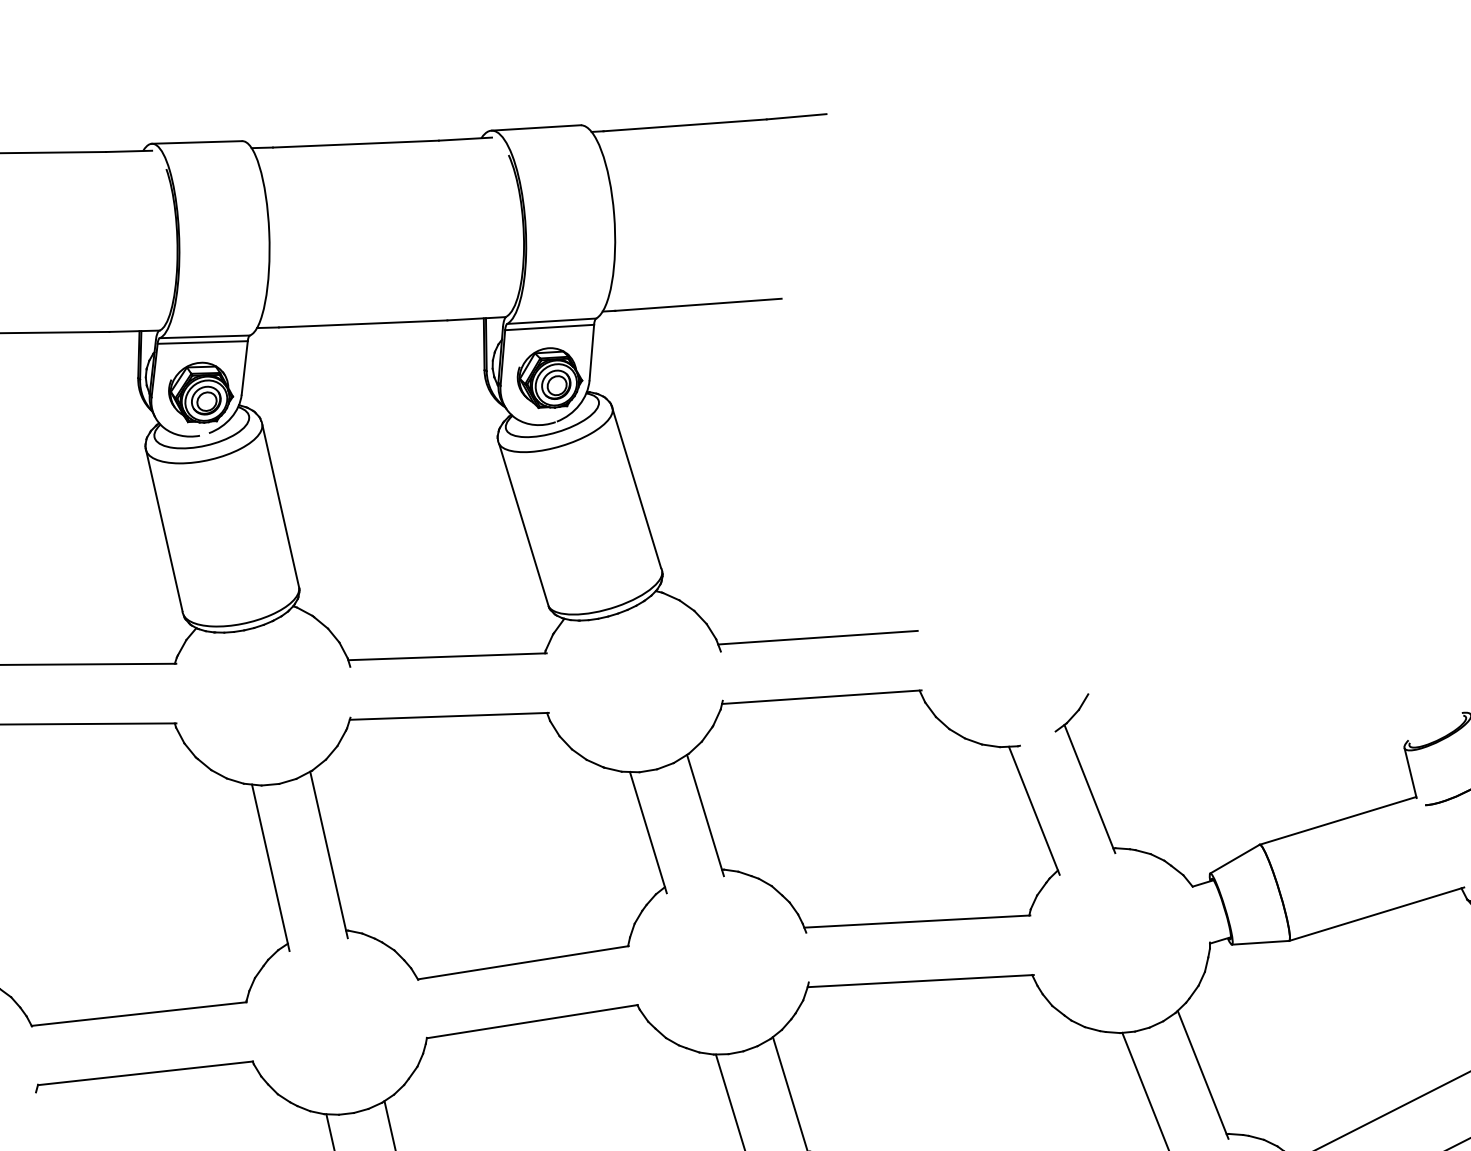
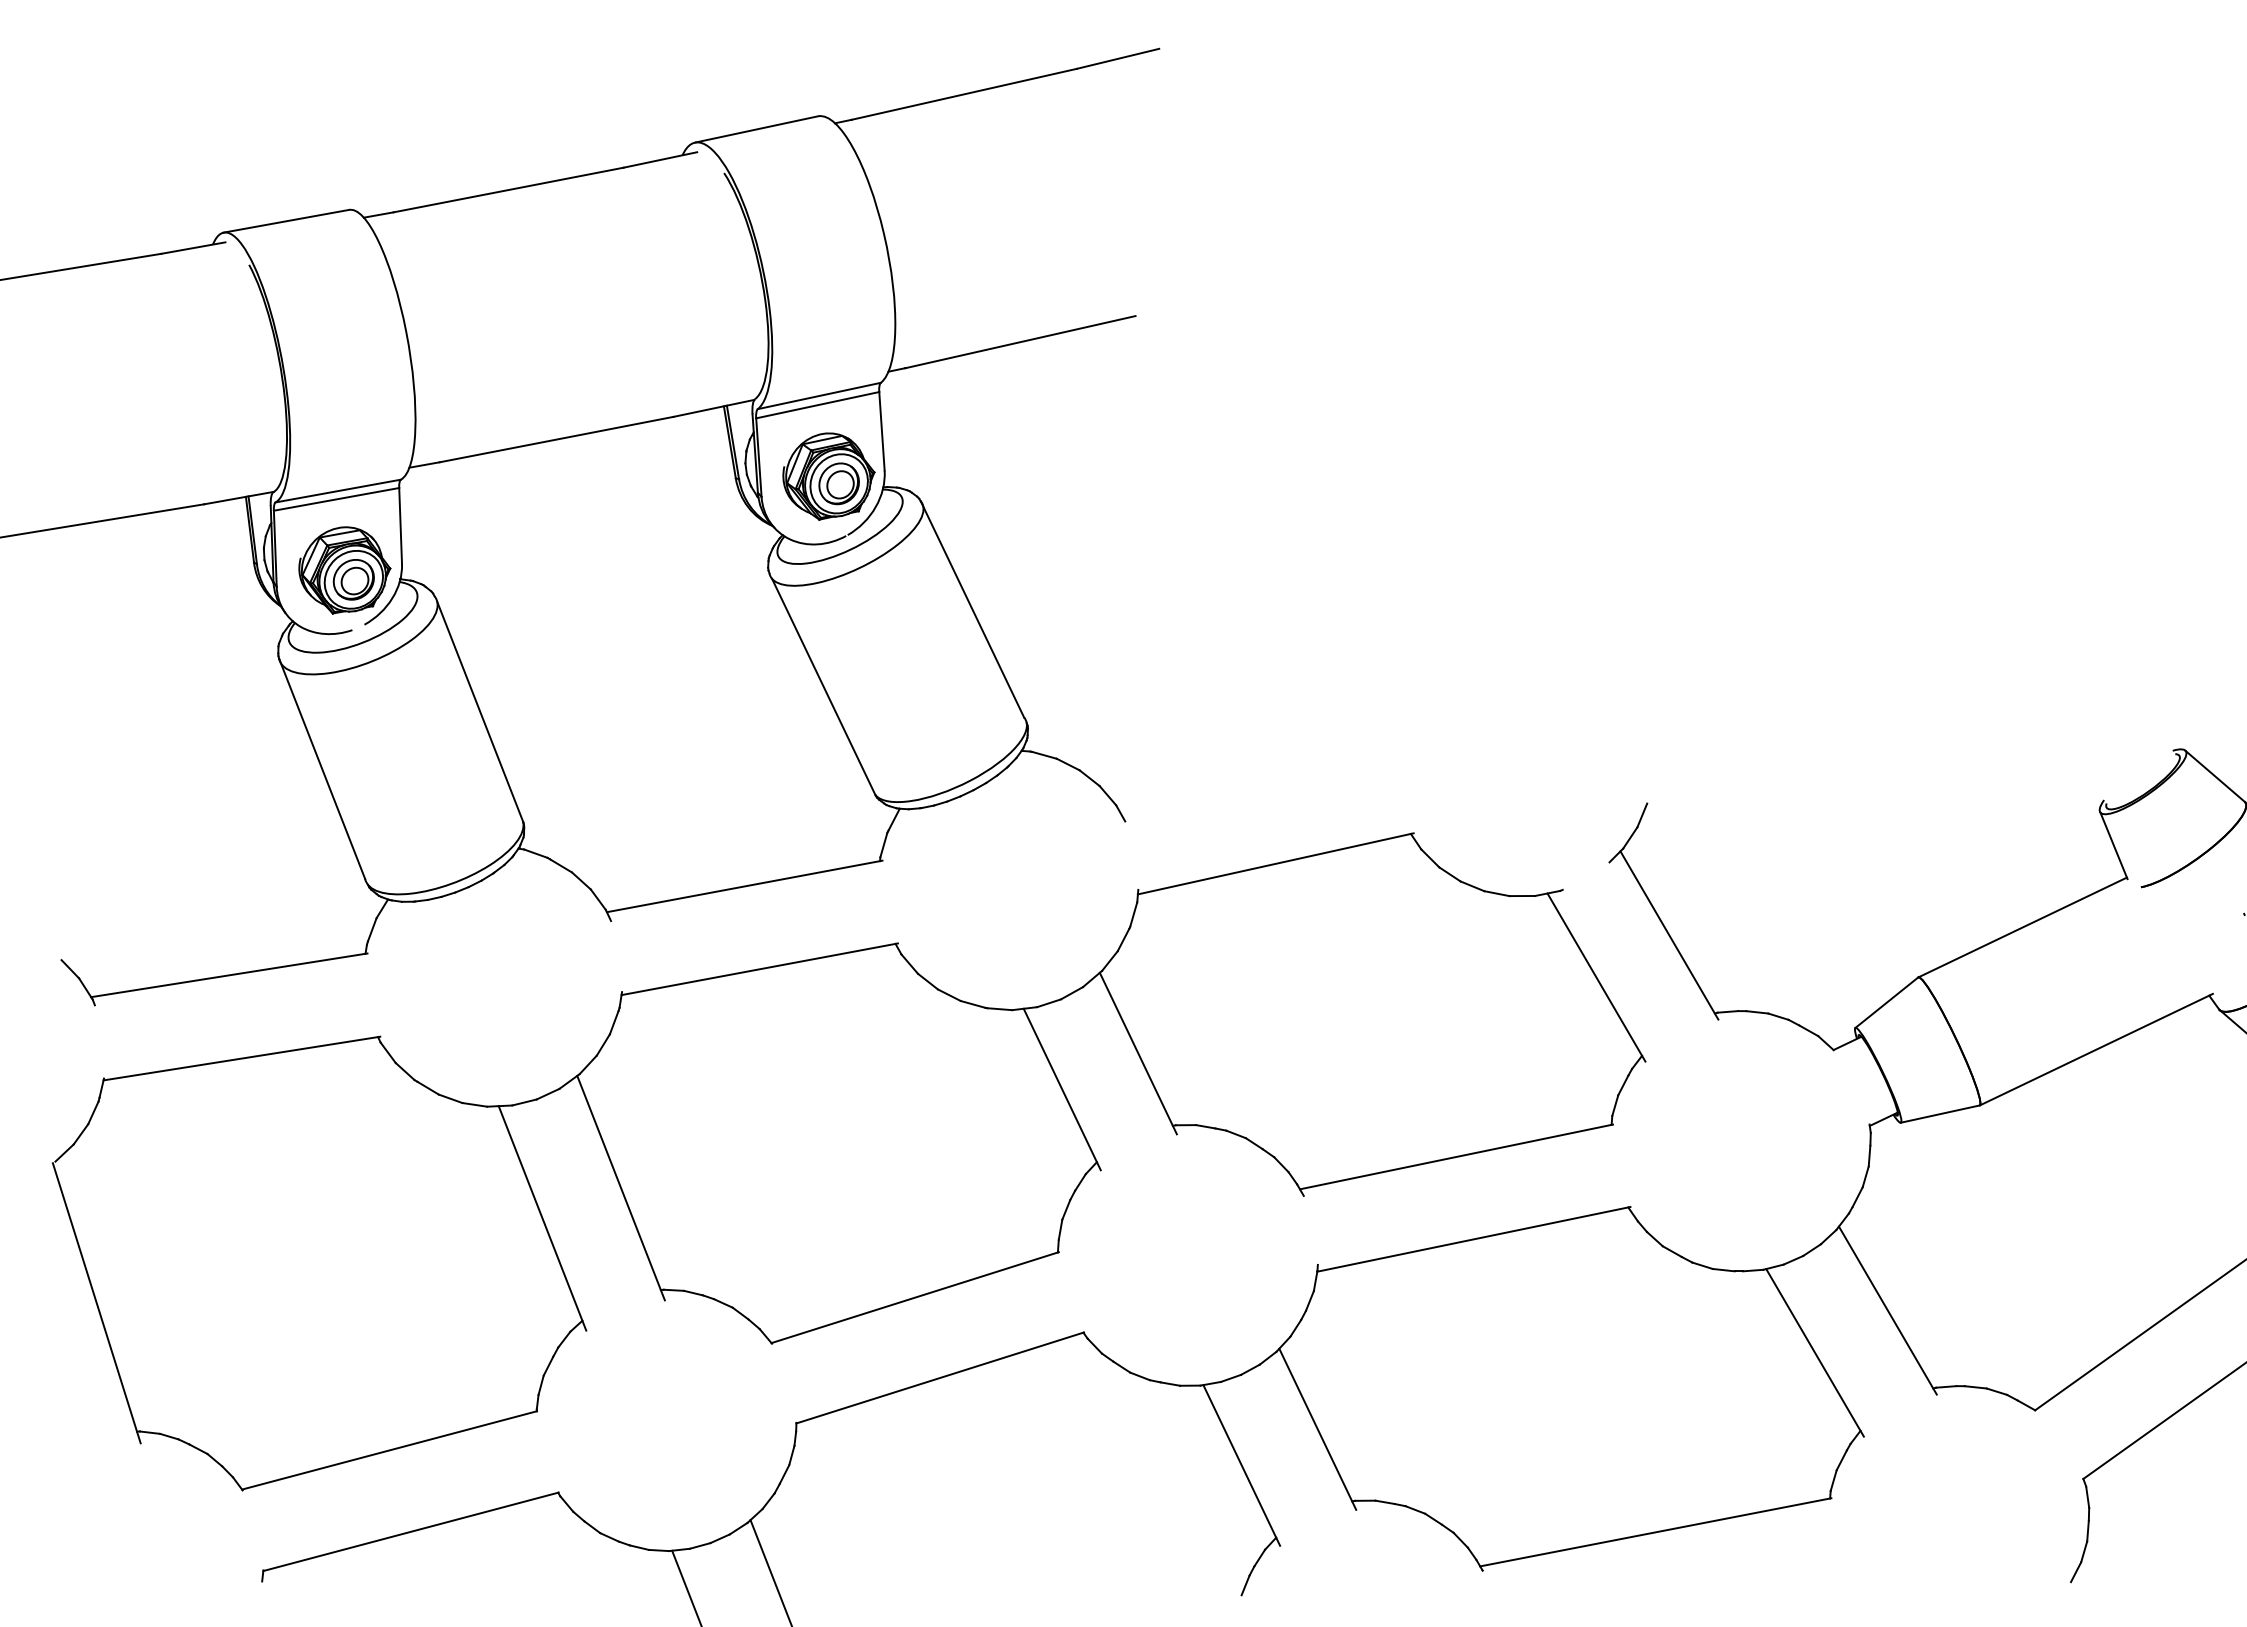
line: (817, 637) -> (1257, 781), removed

